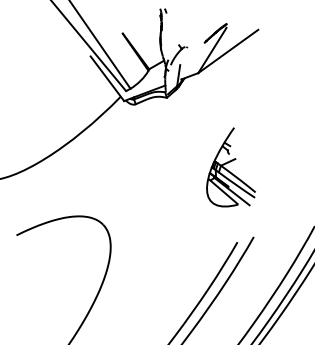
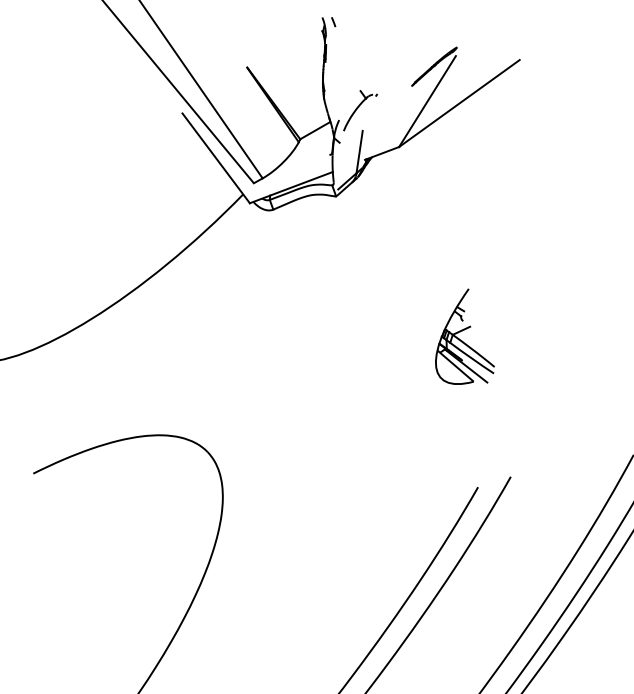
part: (230, 167) -> (463, 336), size x0.6

